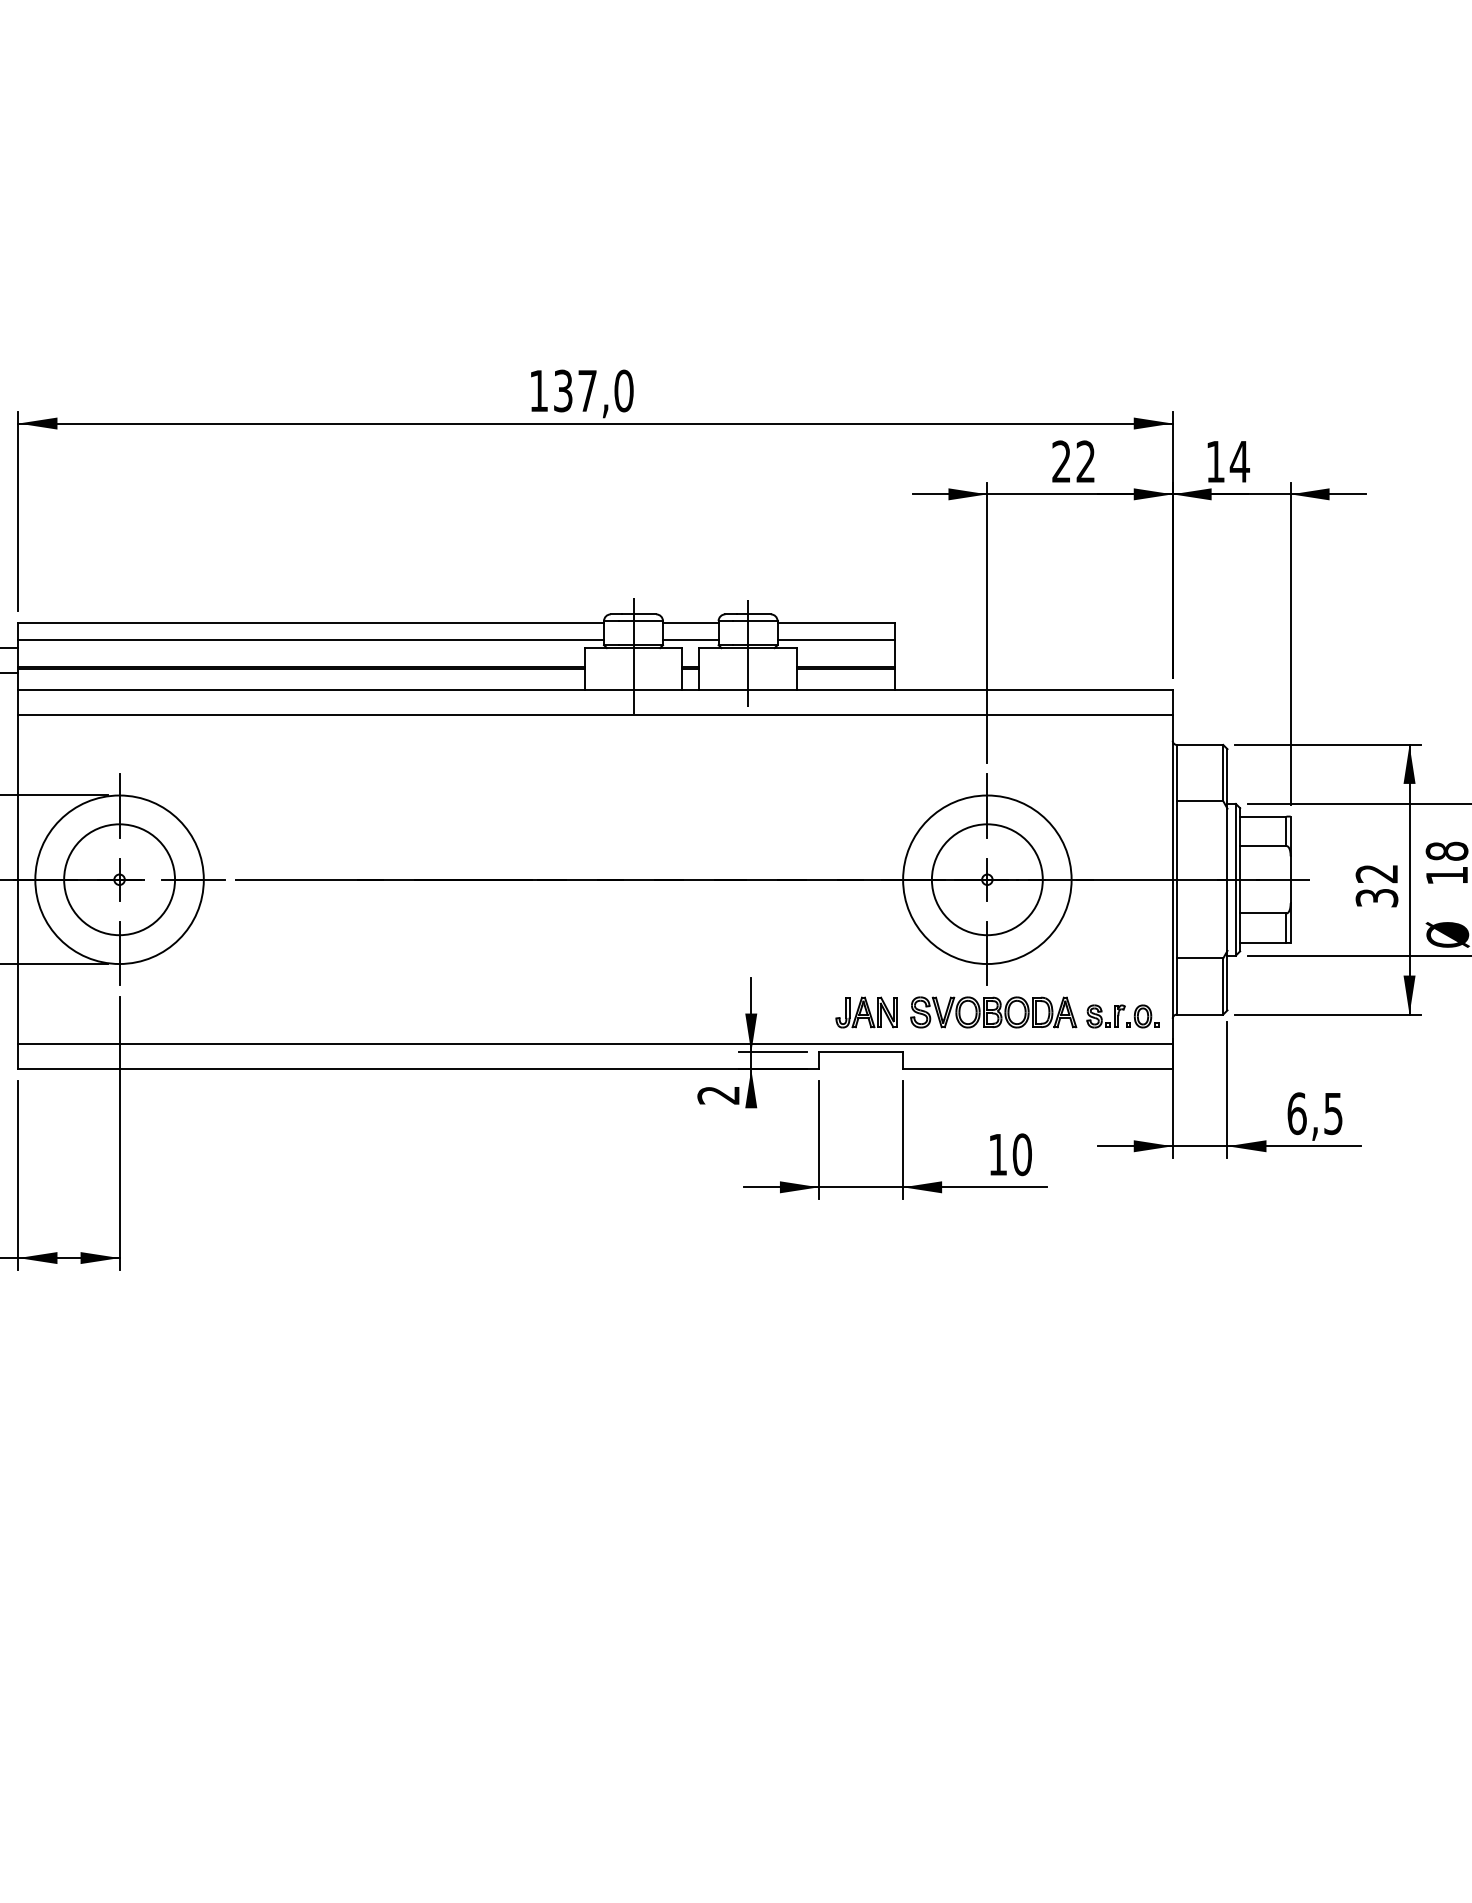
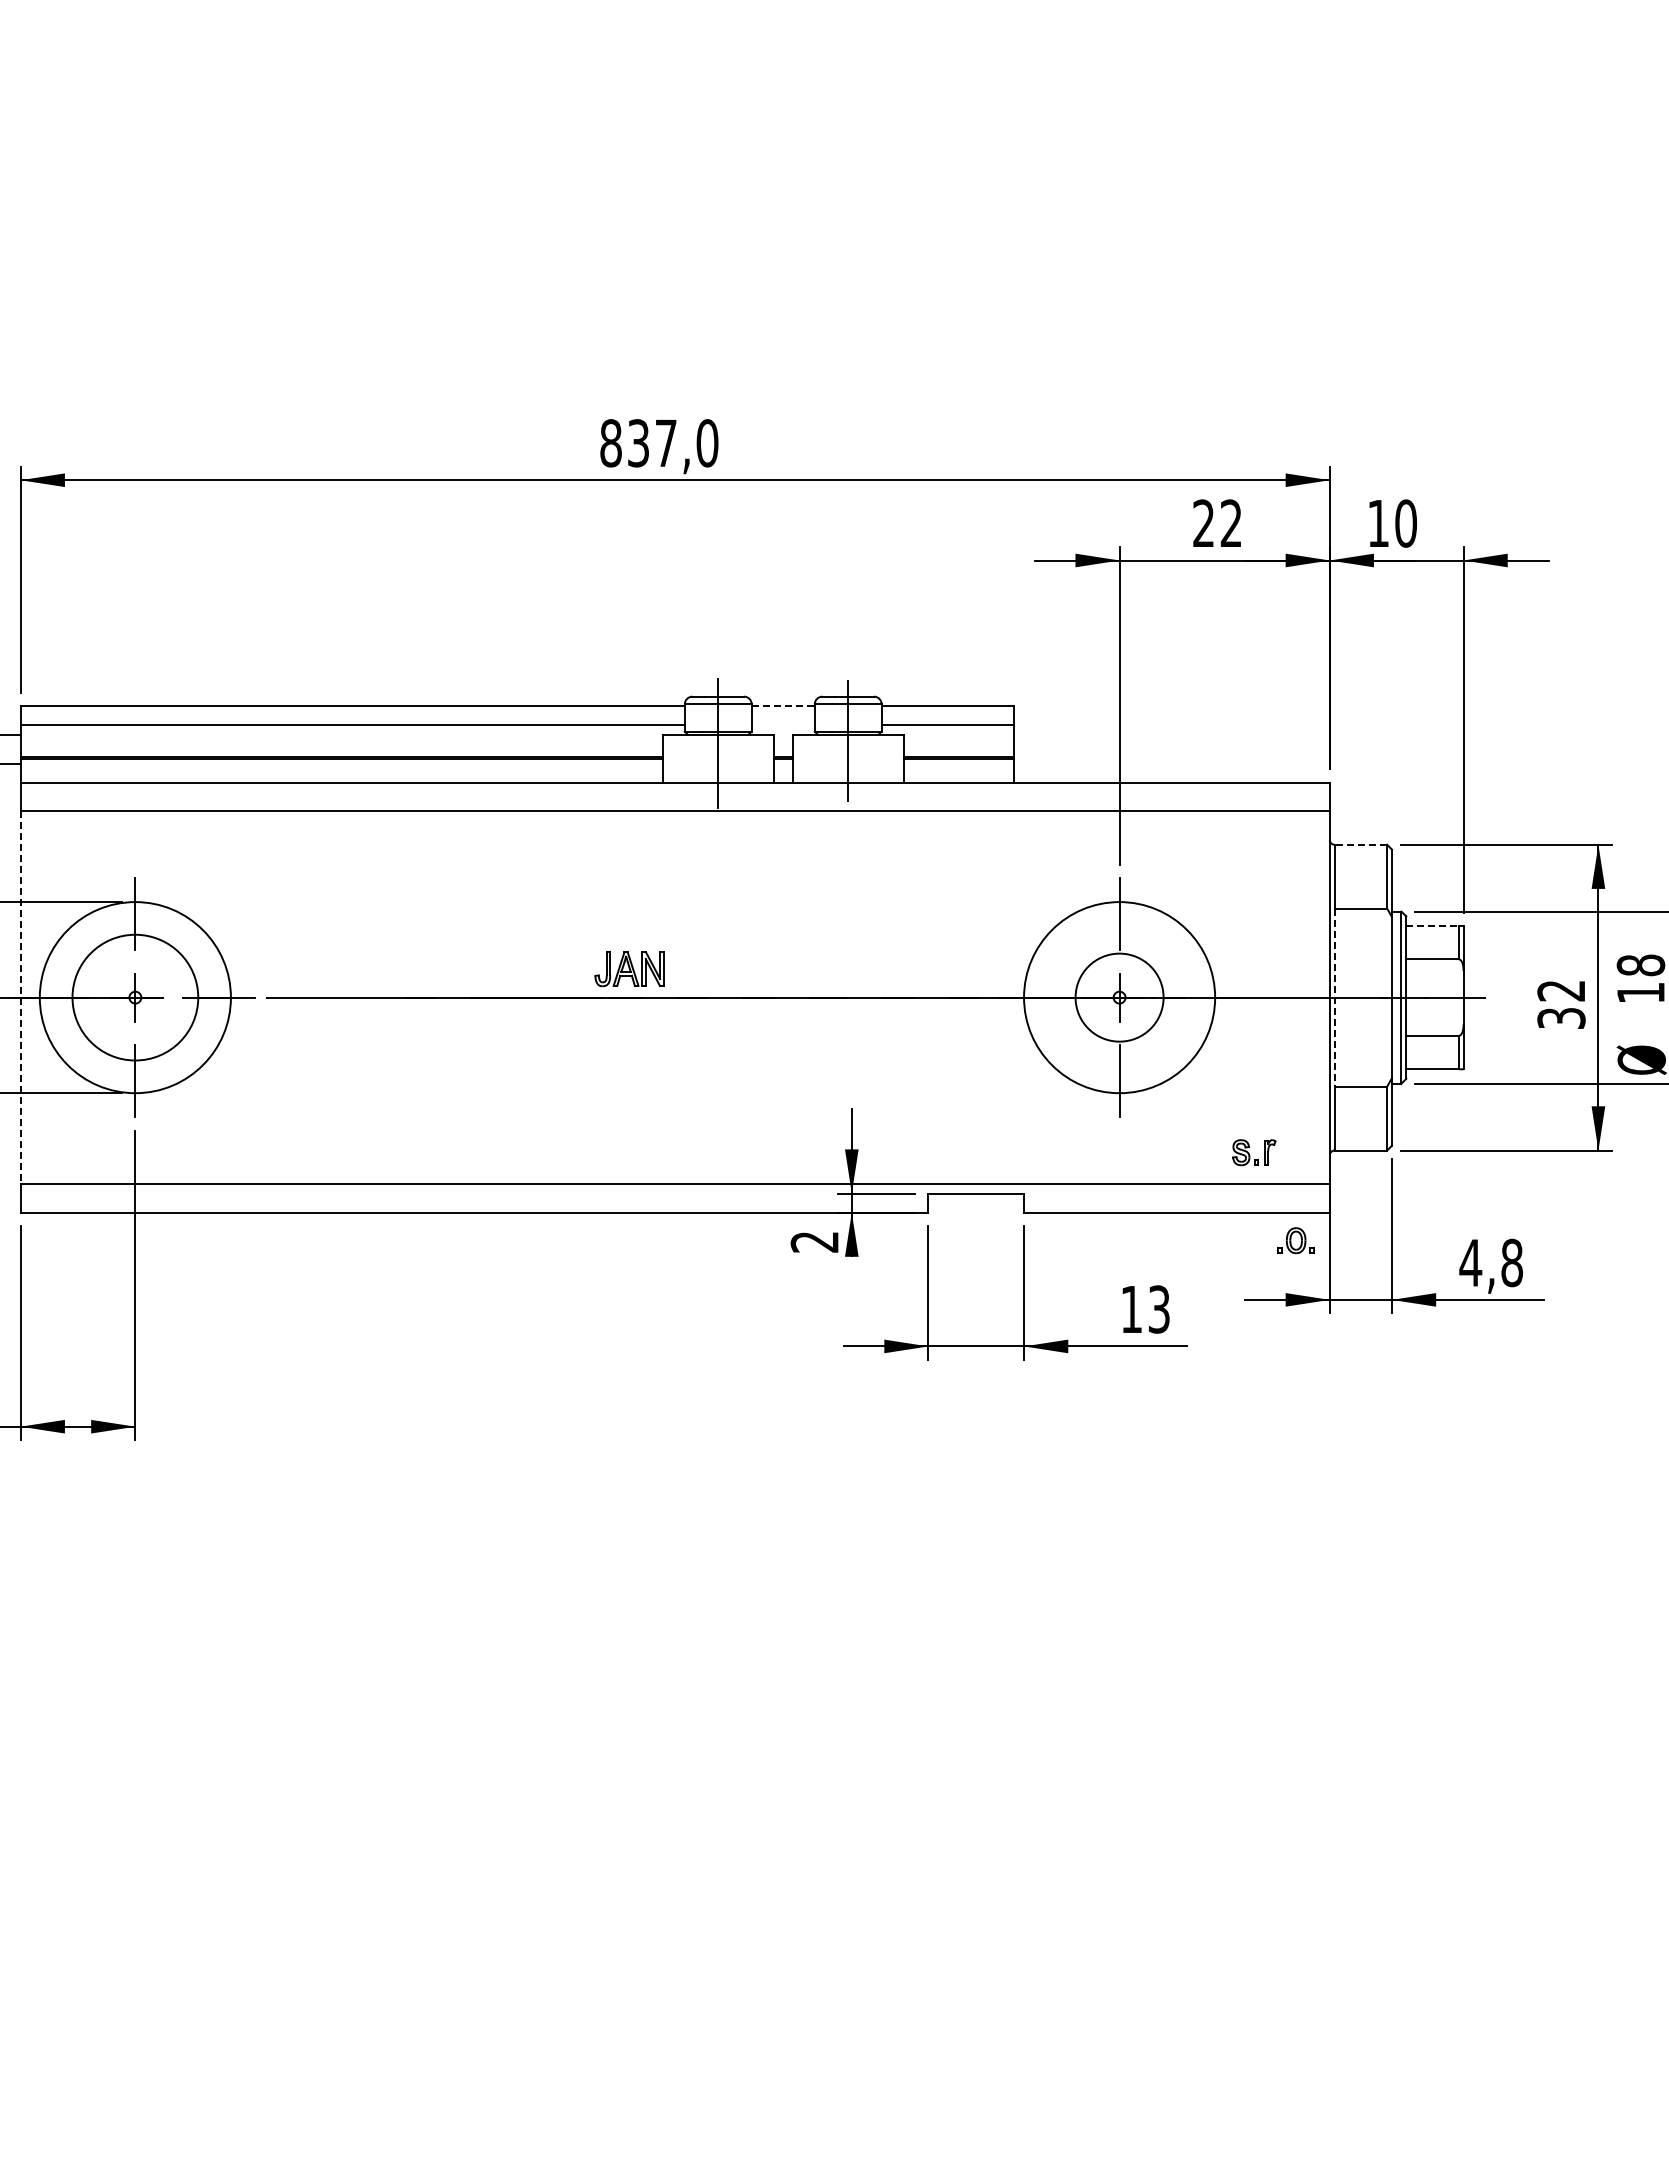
text: (538, 391) -> (610, 443), 137,0 -> 837,0
text: (1239, 461) -> (1405, 523), 14 -> 10
line: (691, 623) -> (783, 706), solid -> dashed
line: (690, 639) -> (782, 725), removed
line: (1199, 744) -> (1360, 844), solid -> dashed
line: (1264, 816) -> (1433, 925), solid -> dashed
circle: (987, 879) -> (1119, 997), size x0.7
line: (18, 880) -> (20, 998), solid -> dashed
line: (1176, 880) -> (1334, 998), solid -> dashed
part: (866, 1012) -> (629, 969), moved
part: (993, 1012) -> (1126, 1148), removed
part: (1142, 1016) -> (1295, 1240), moved
text: (1314, 1113) -> (1490, 1262), 6,5 -> 4,8
text: (1022, 1154) -> (1159, 1309), 10 -> 13

